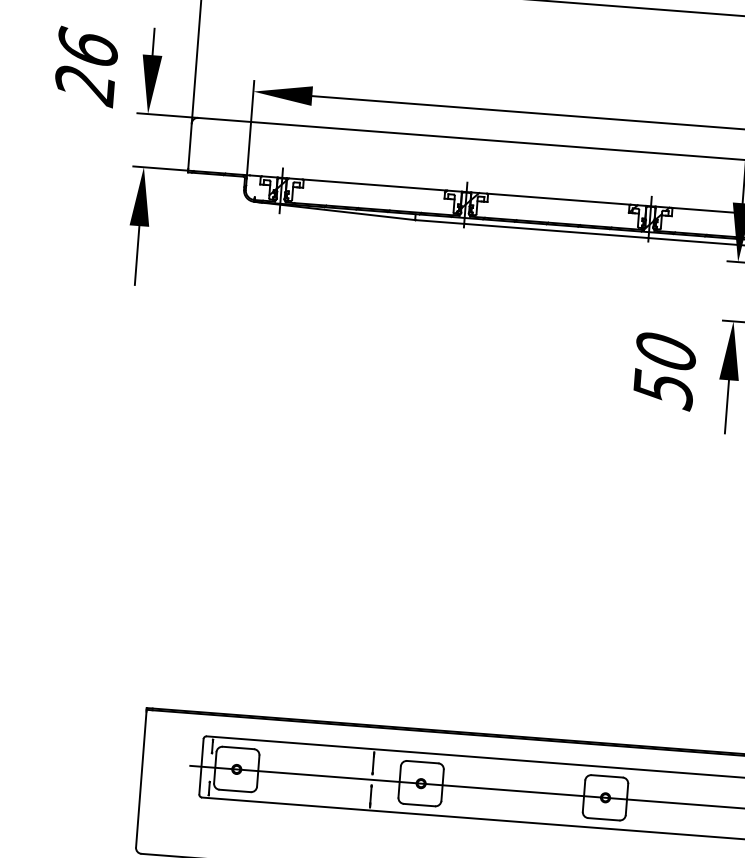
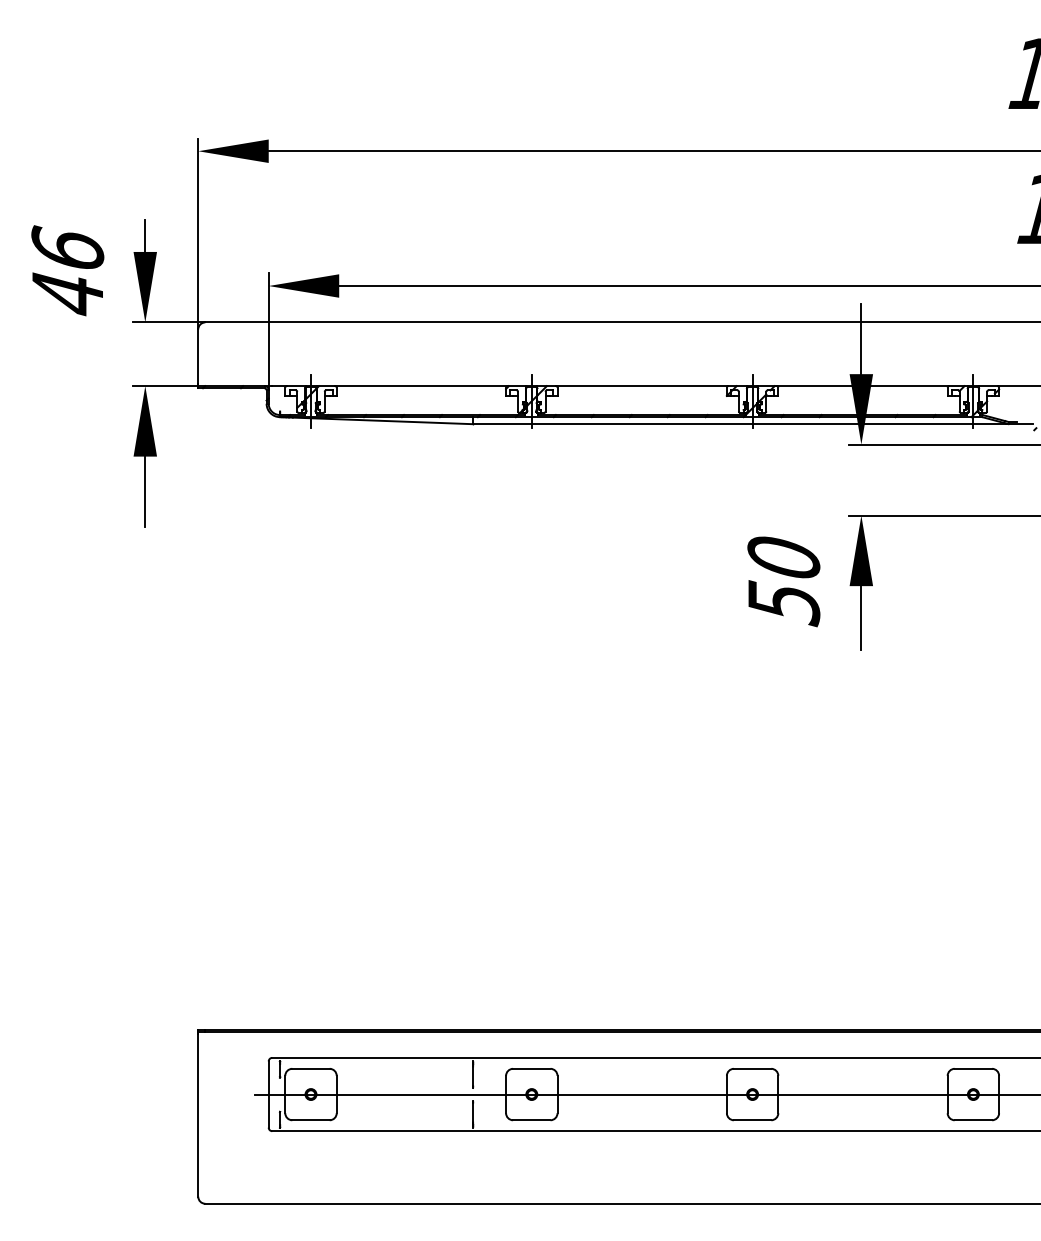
text: (83, 86) -> (66, 295), 26 -> 46

